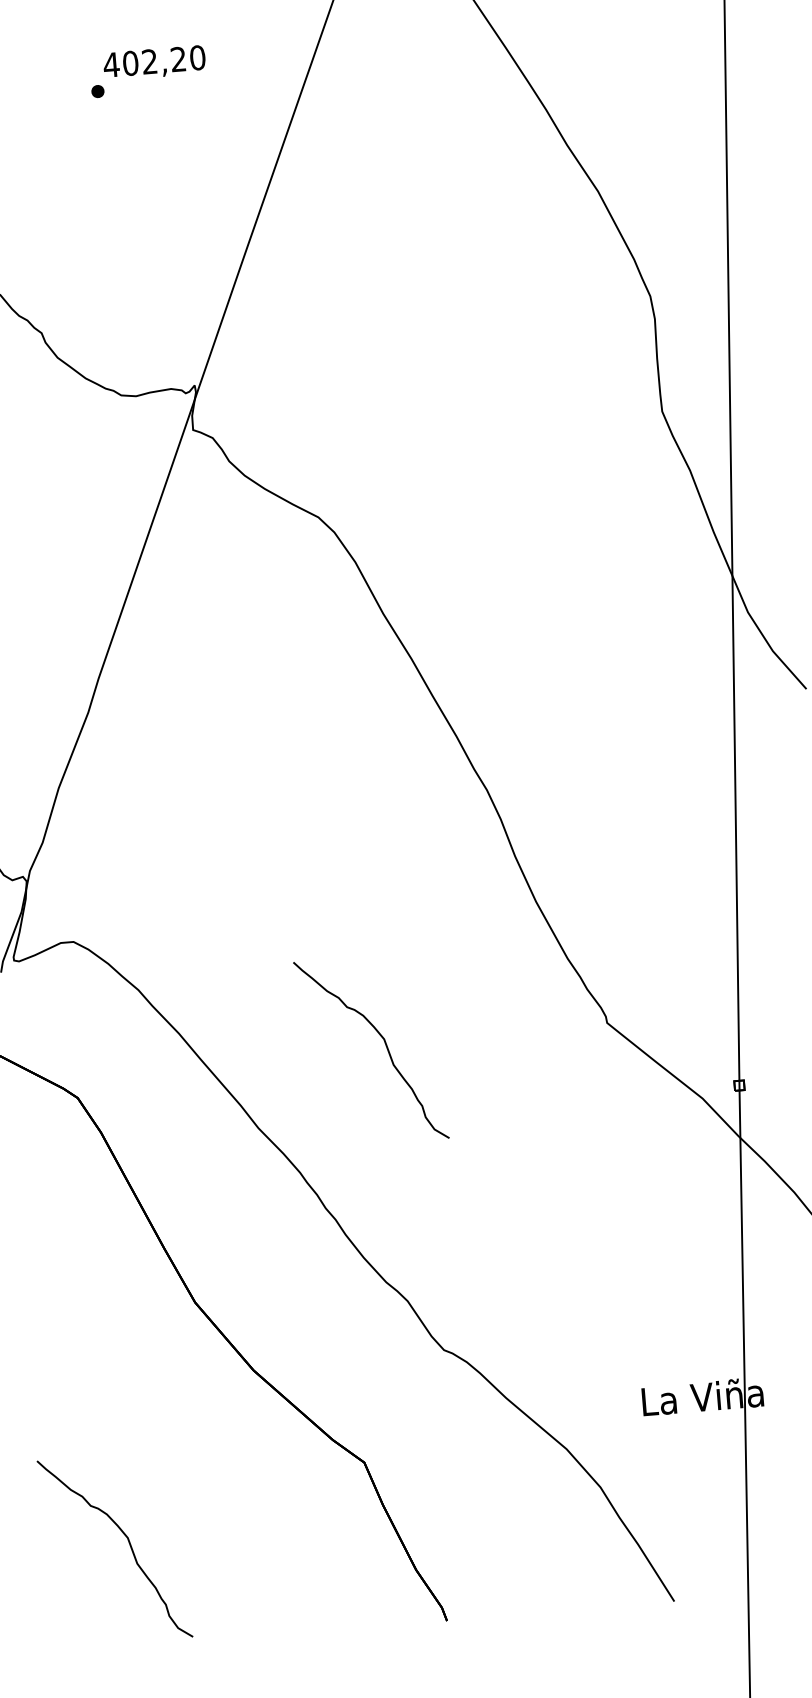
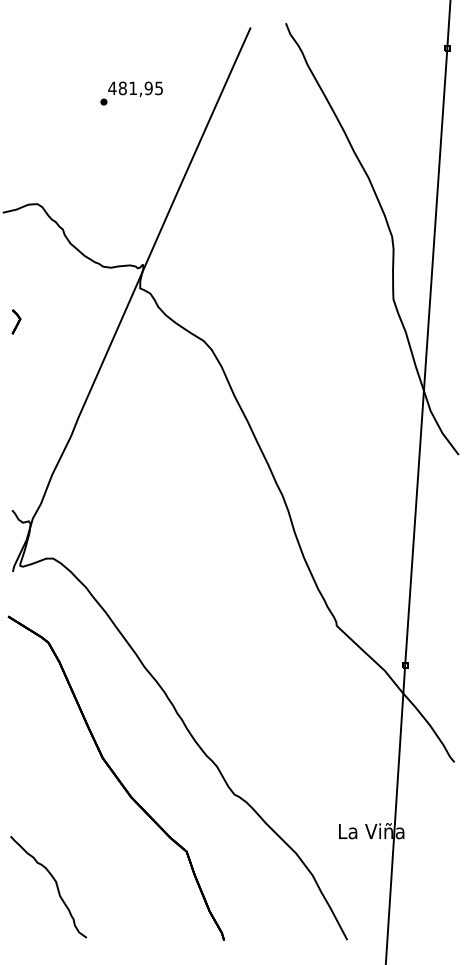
text: (163, 60) -> (140, 88), 402,20 -> 481,95
part: (383, 1044) -> (215, 627), removed

